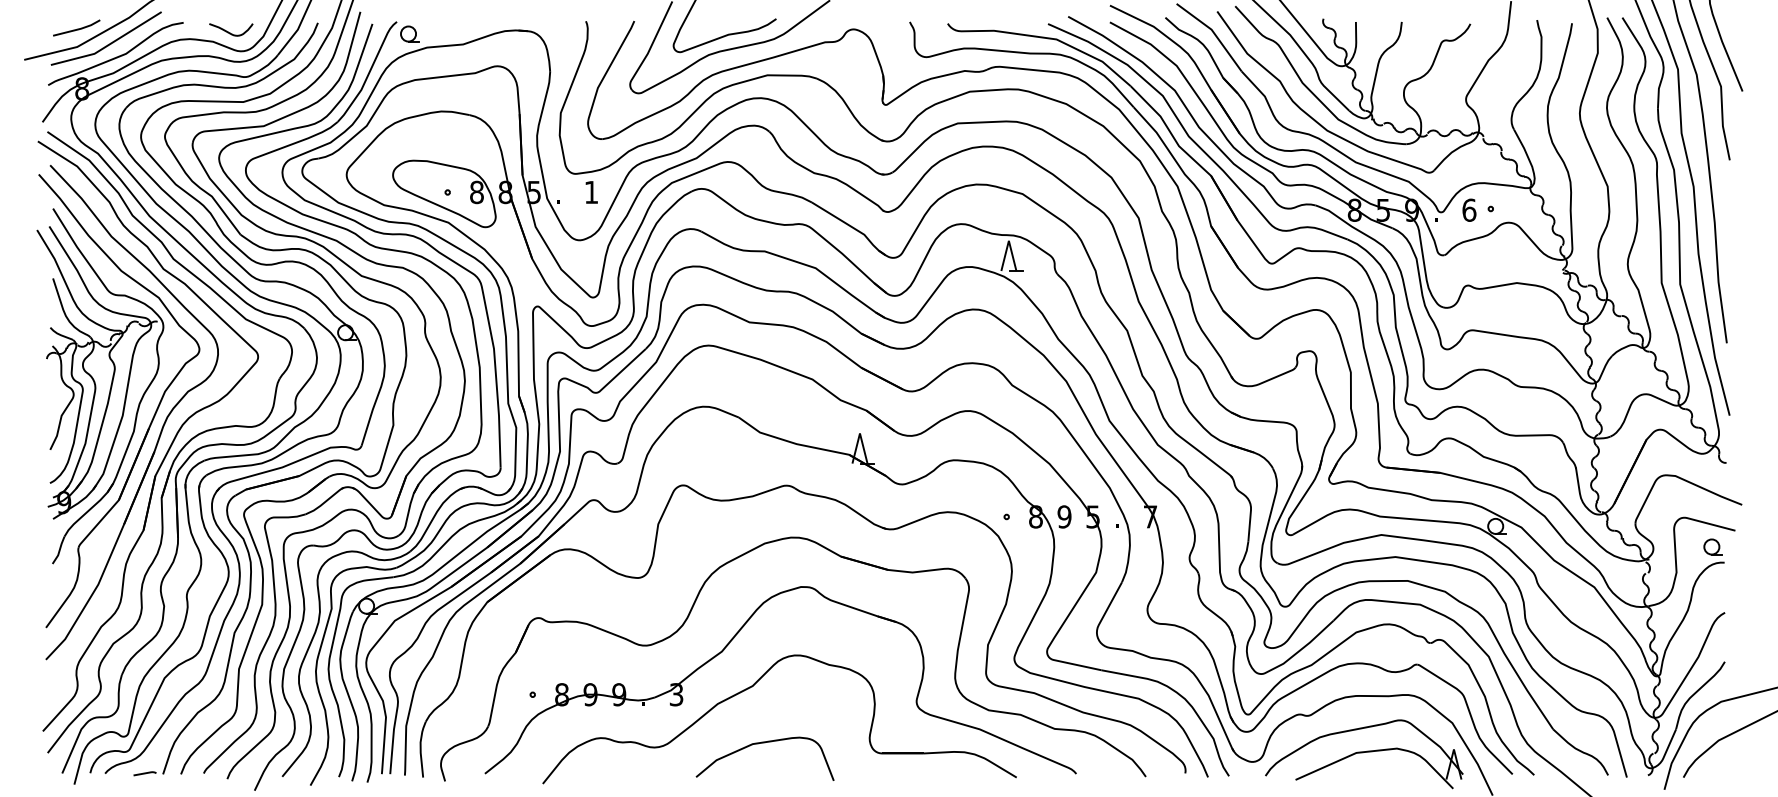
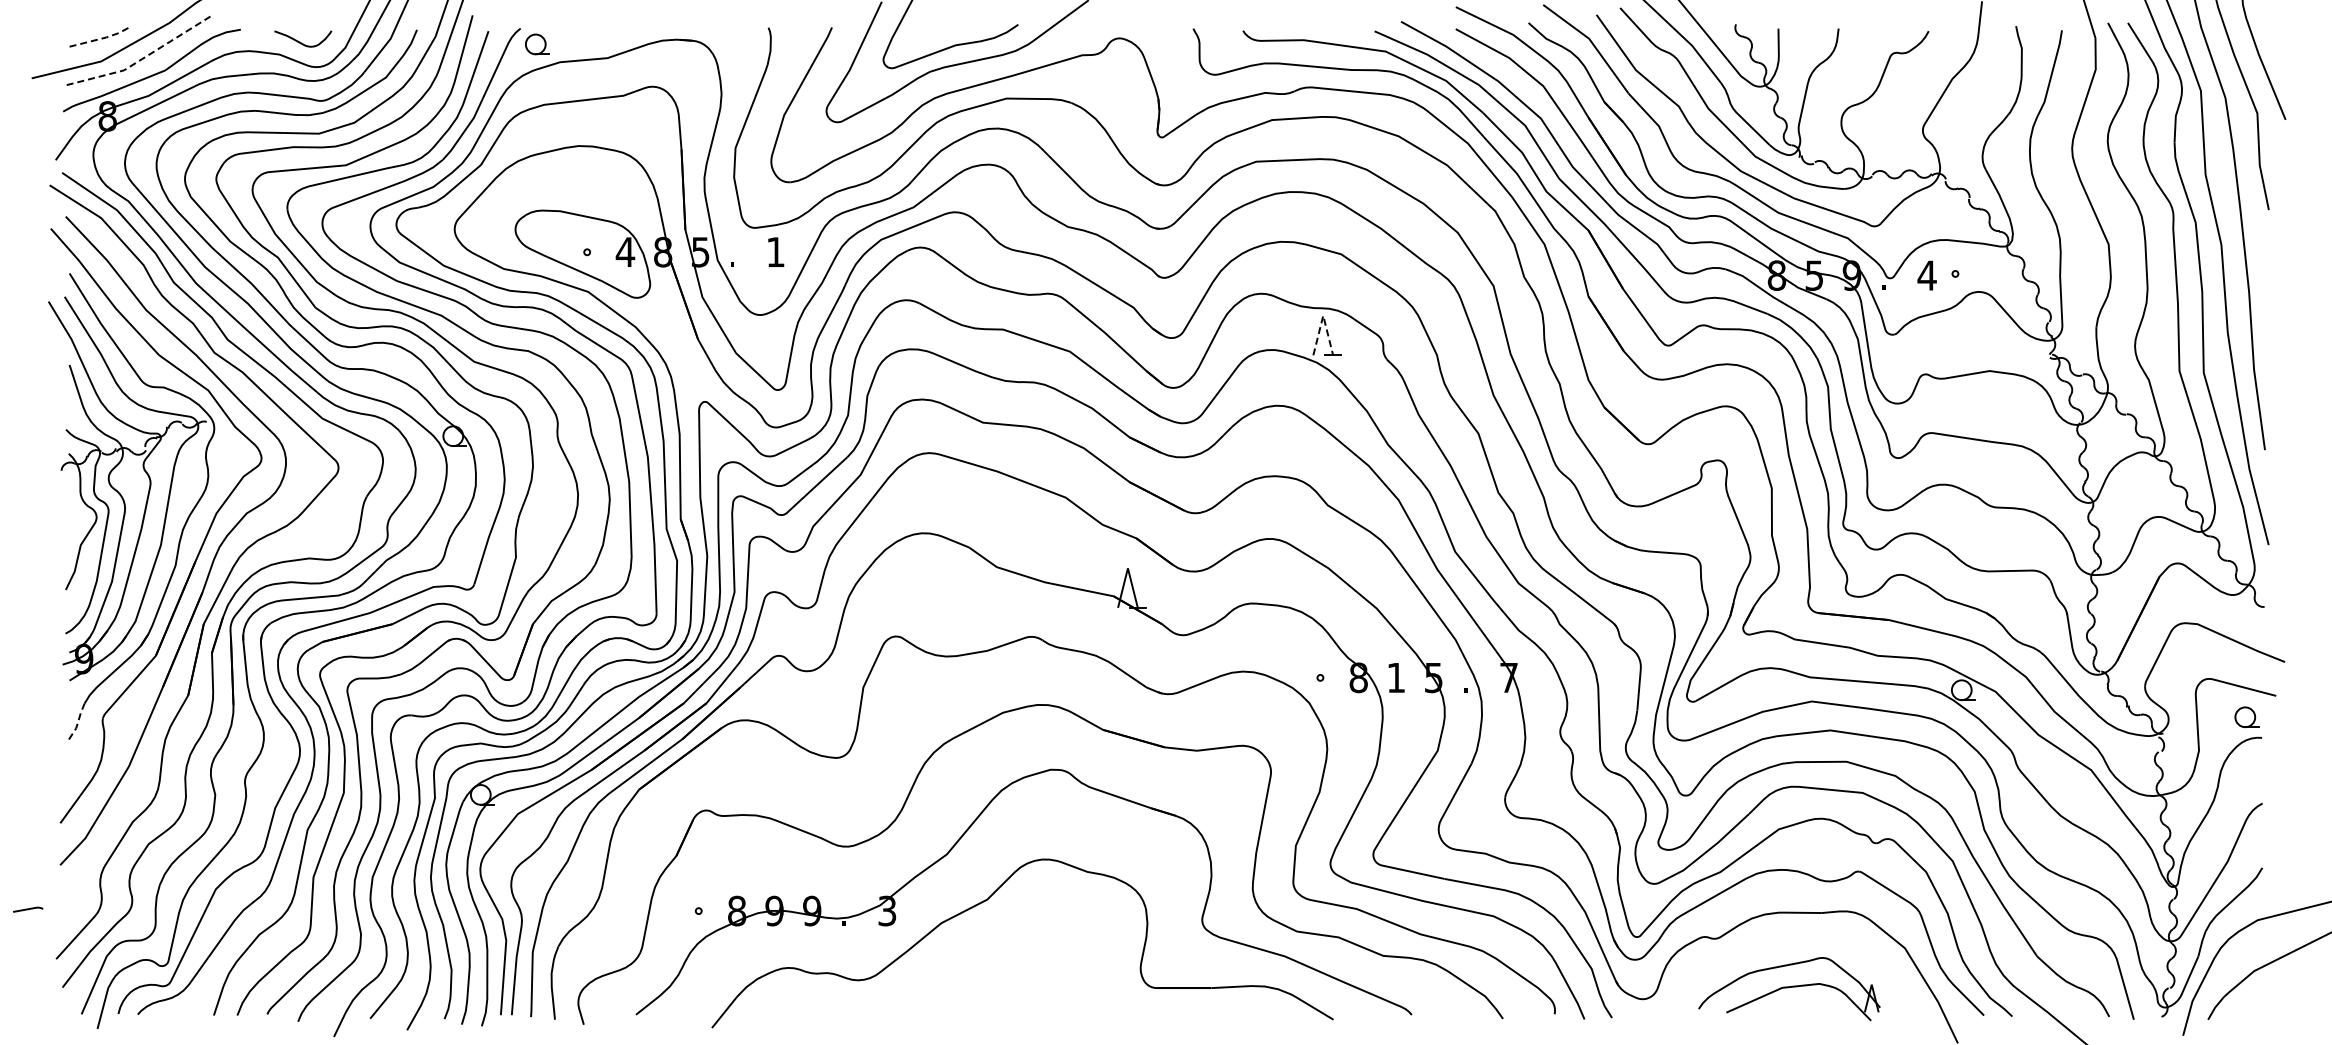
line: (78, 29) -> (102, 38), solid -> dashed
line: (108, 44) -> (142, 58), solid -> dashed
text: (476, 191) -> (625, 251), 8 -> 4
text: (1468, 210) -> (1926, 275), 6 -> 4
line: (1009, 240) -> (1323, 315), solid -> dashed
text: (1064, 516) -> (1396, 677), 9 -> 1
line: (59, 550) -> (78, 721), solid -> dashed
curve: (760, 743) -> (997, 975), removed
part: (1364, 753) -> (1789, 988), size x0.7
curve: (145, 773) -> (28, 909), moved

